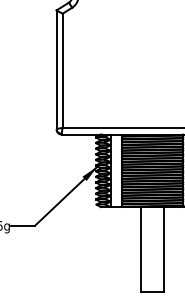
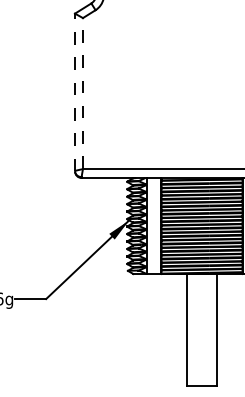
line: (57, 69) -> (75, 92), solid -> dashed
line: (62, 70) -> (82, 93), solid -> dashed

